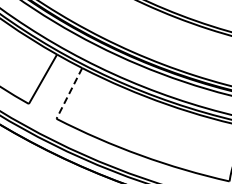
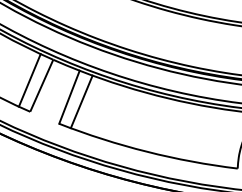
line: (31, 72) -> (29, 80), added
line: (69, 93) -> (69, 97), dashed -> solid
line: (80, 98) -> (81, 101), added

